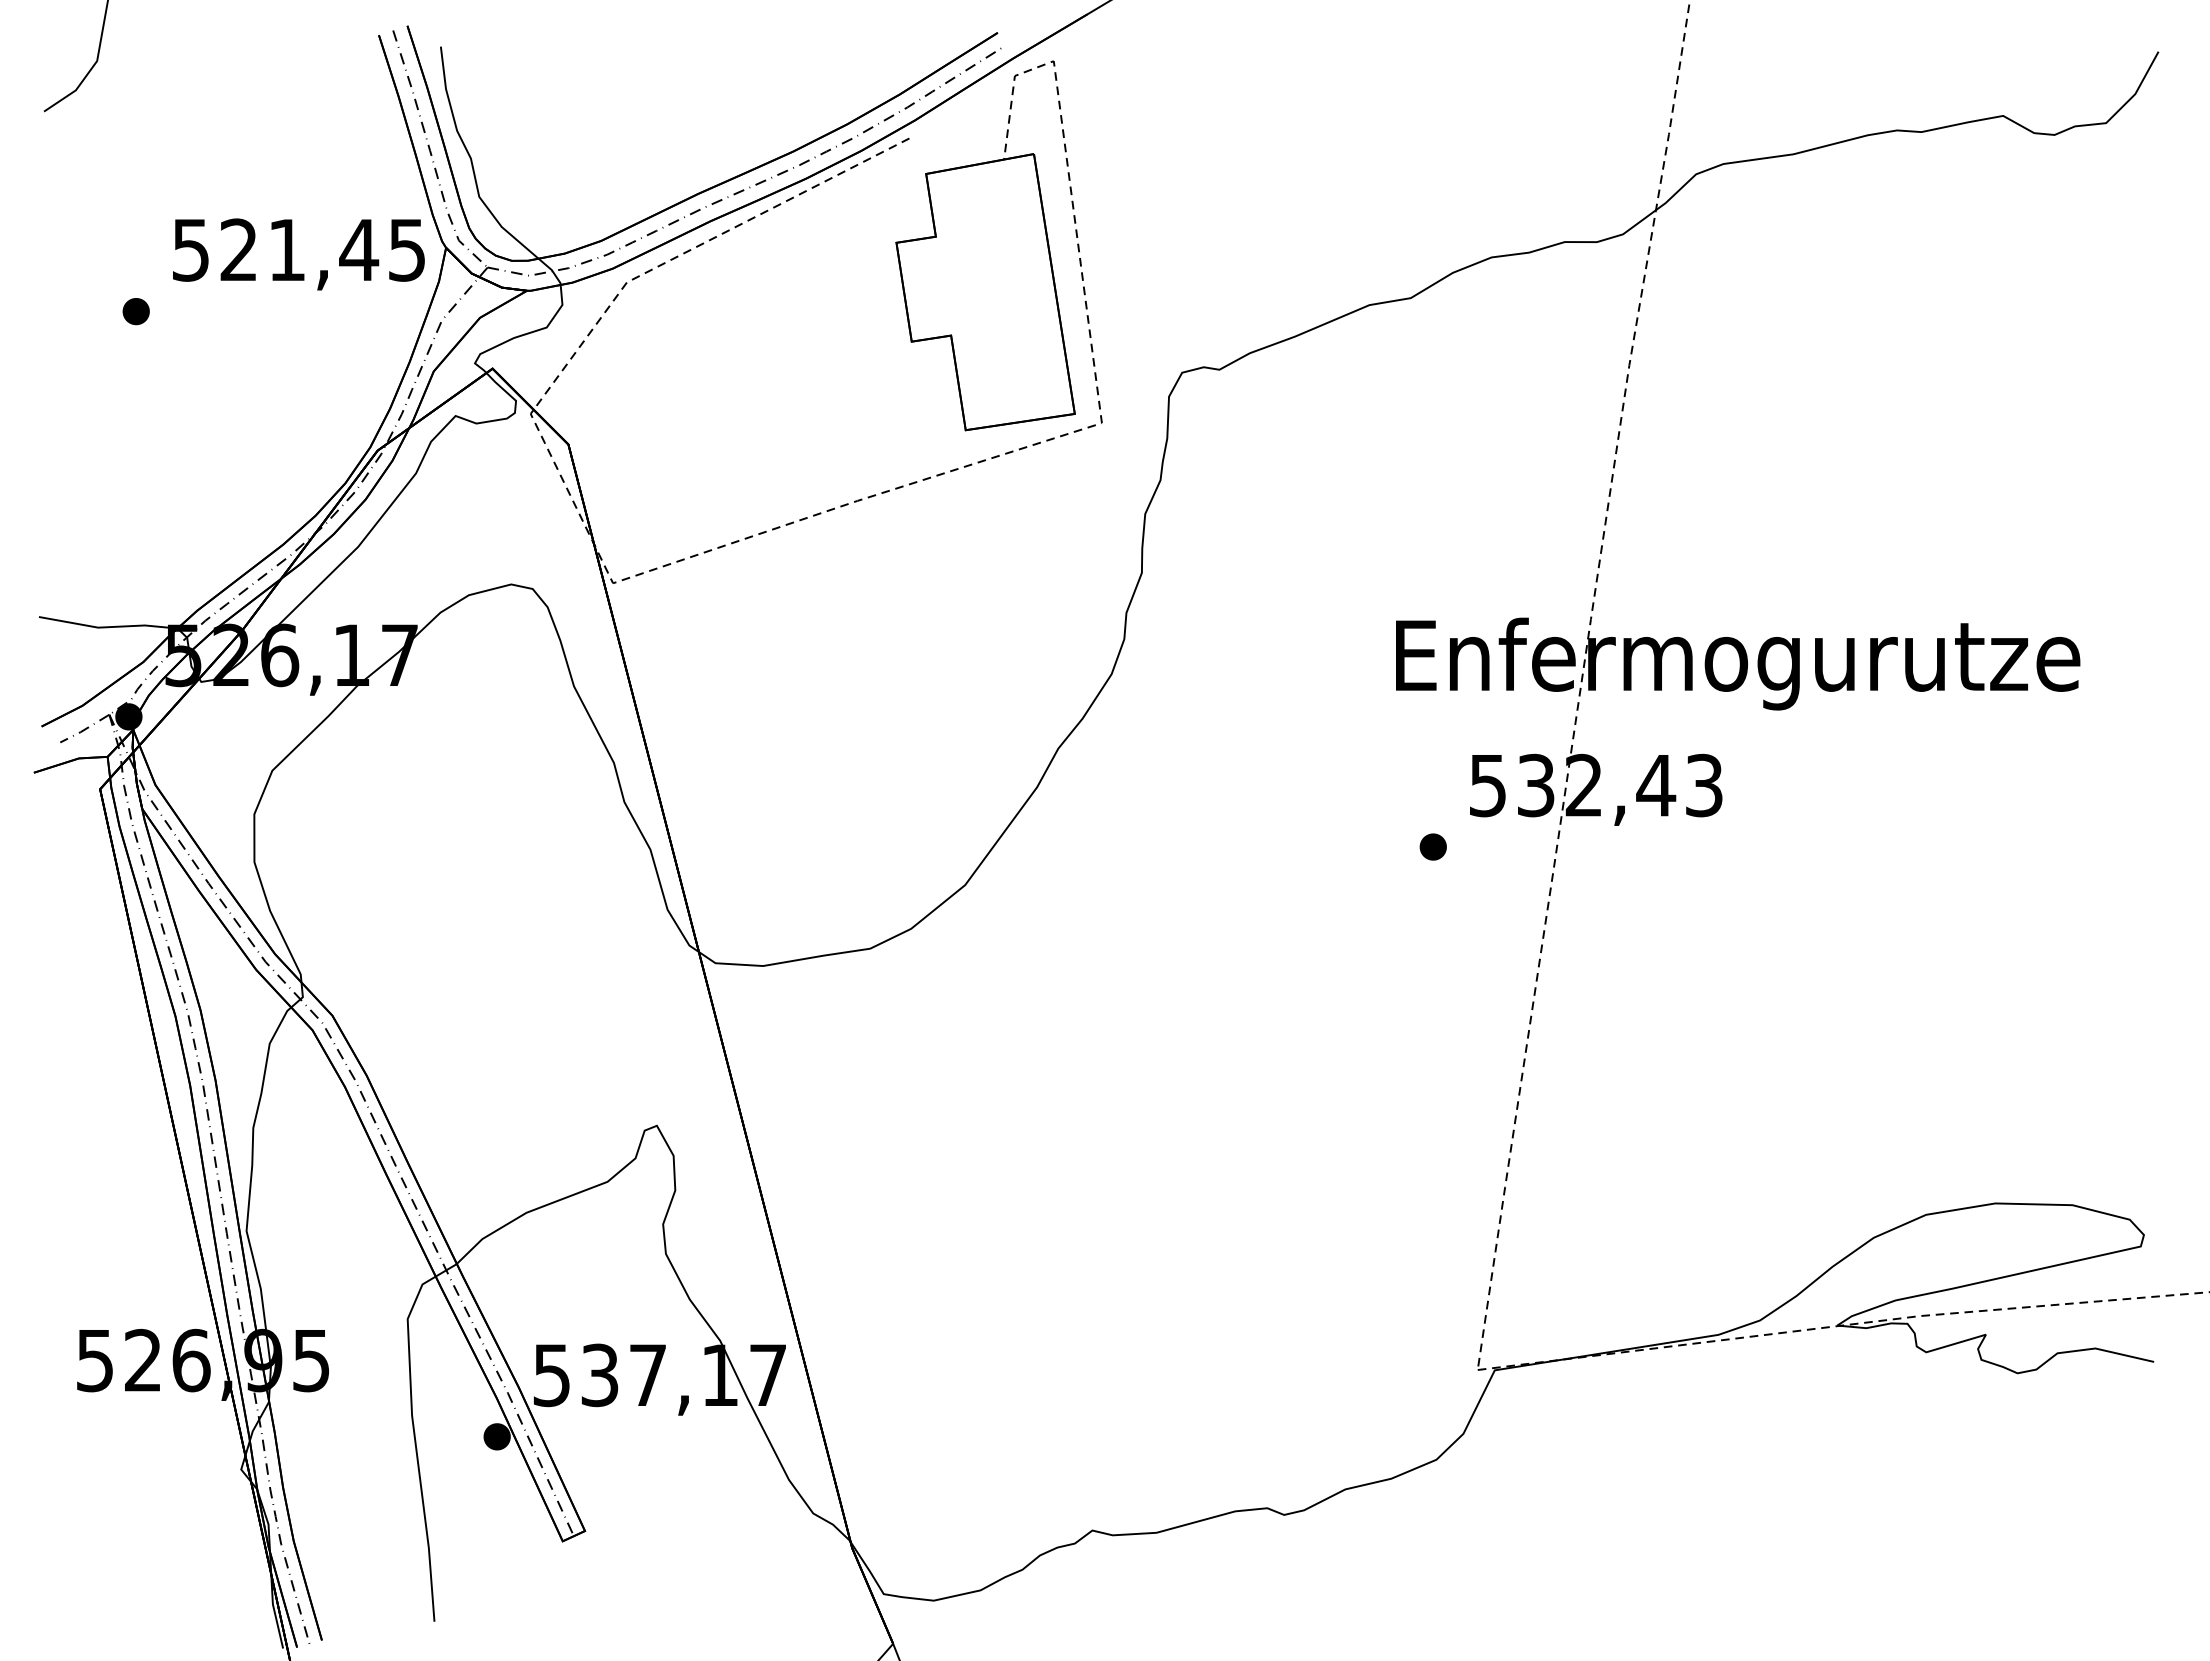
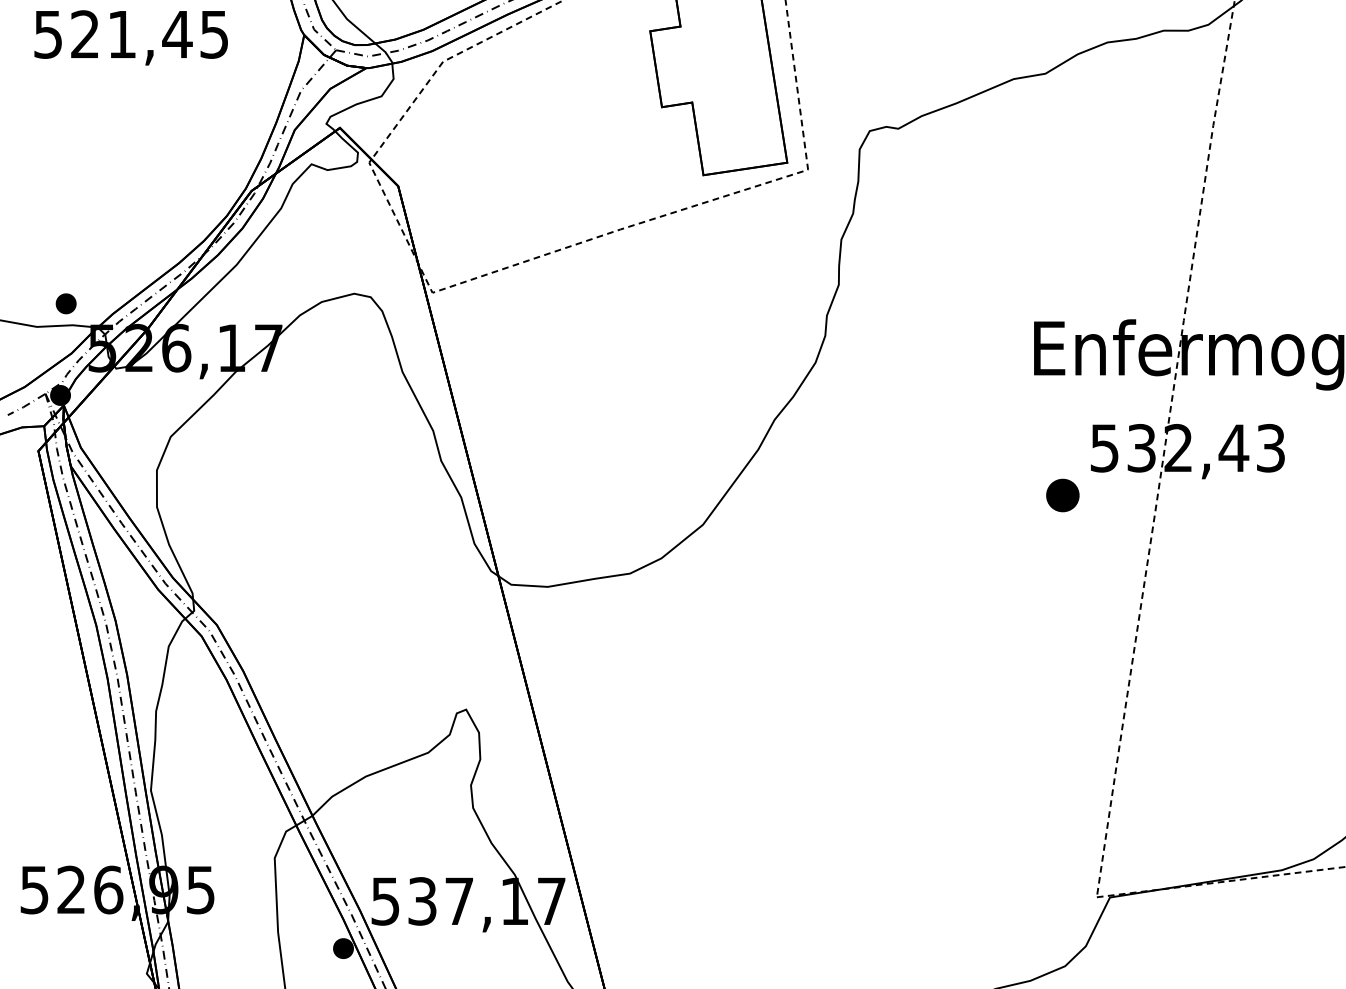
text: (298, 254) -> (130, 37), moved
part: (135, 311) -> (65, 303), moved
part: (1432, 846) -> (1062, 495), size x1.6

